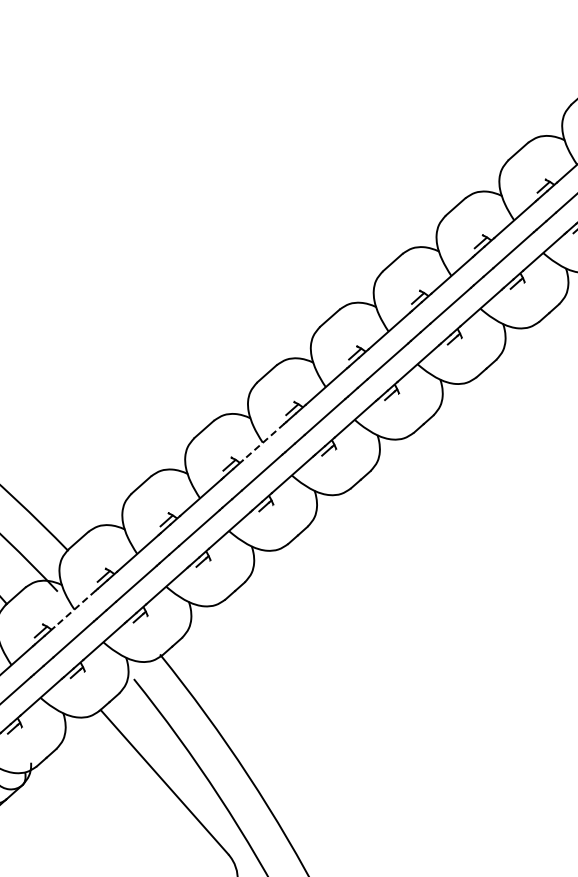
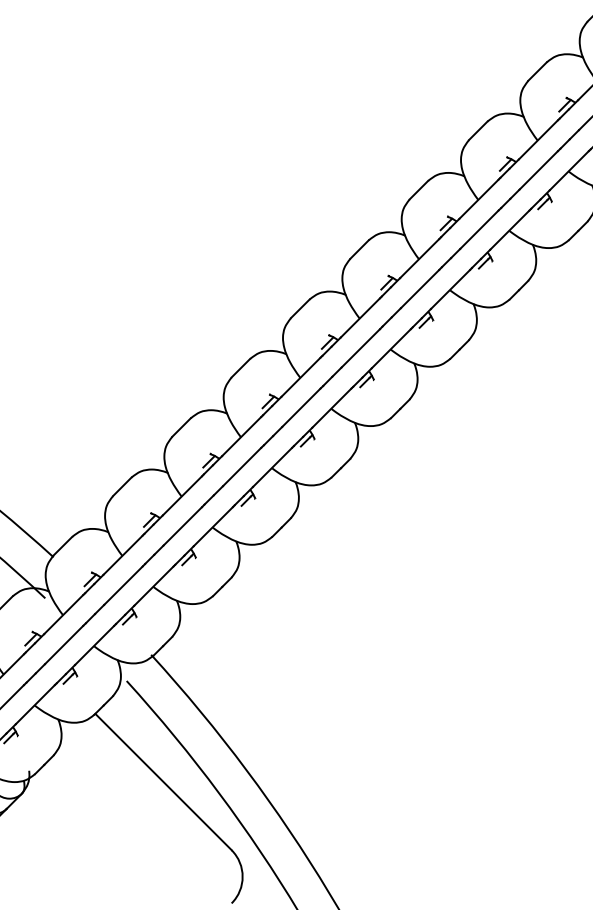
line: (263, 442) -> (241, 436), dashed -> solid
line: (74, 608) -> (63, 614), dashed -> solid

